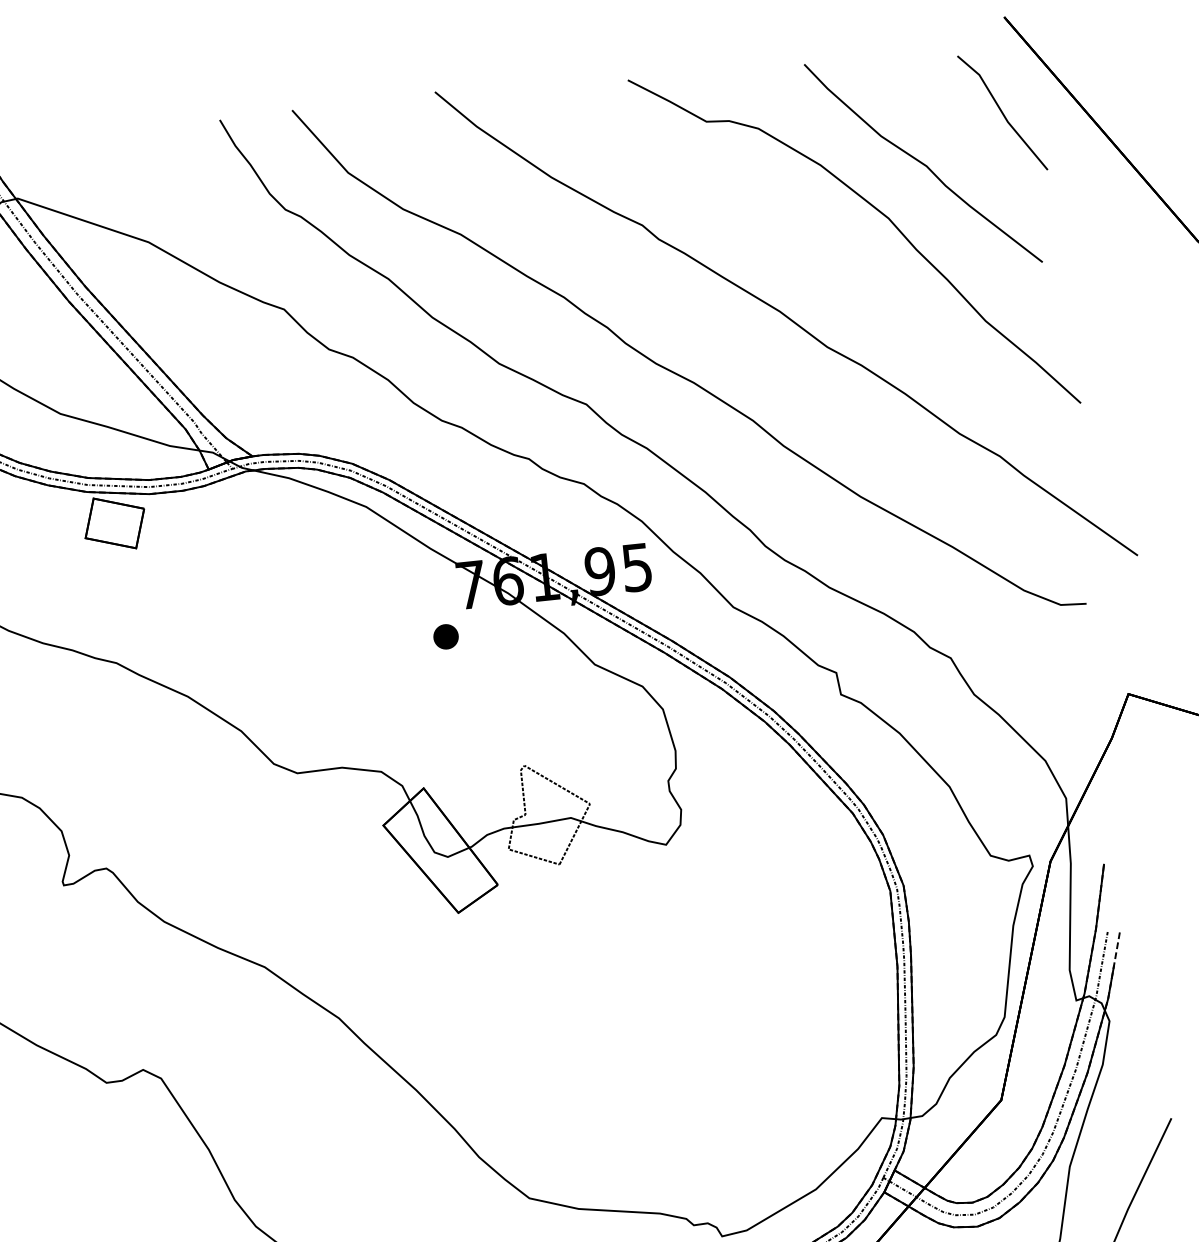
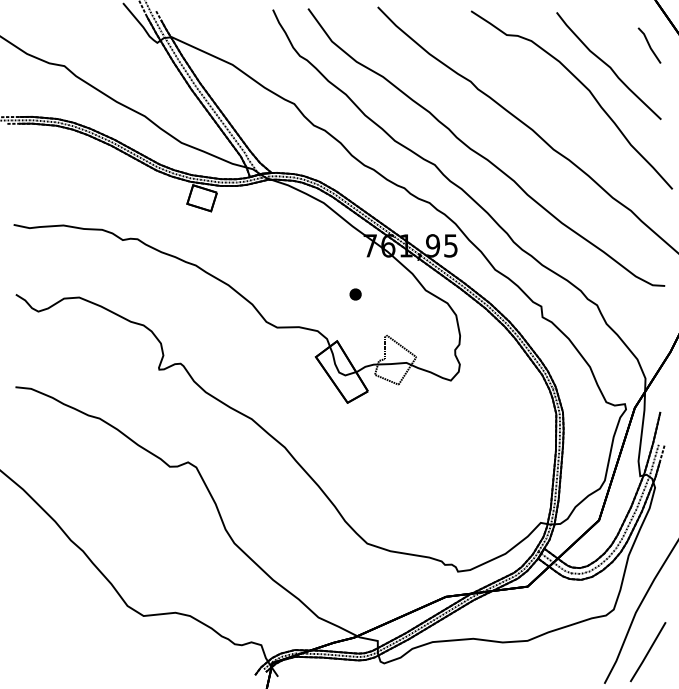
part: (1002, 112) -> (649, 45), size x0.6
part: (445, 636) -> (355, 294), moved

